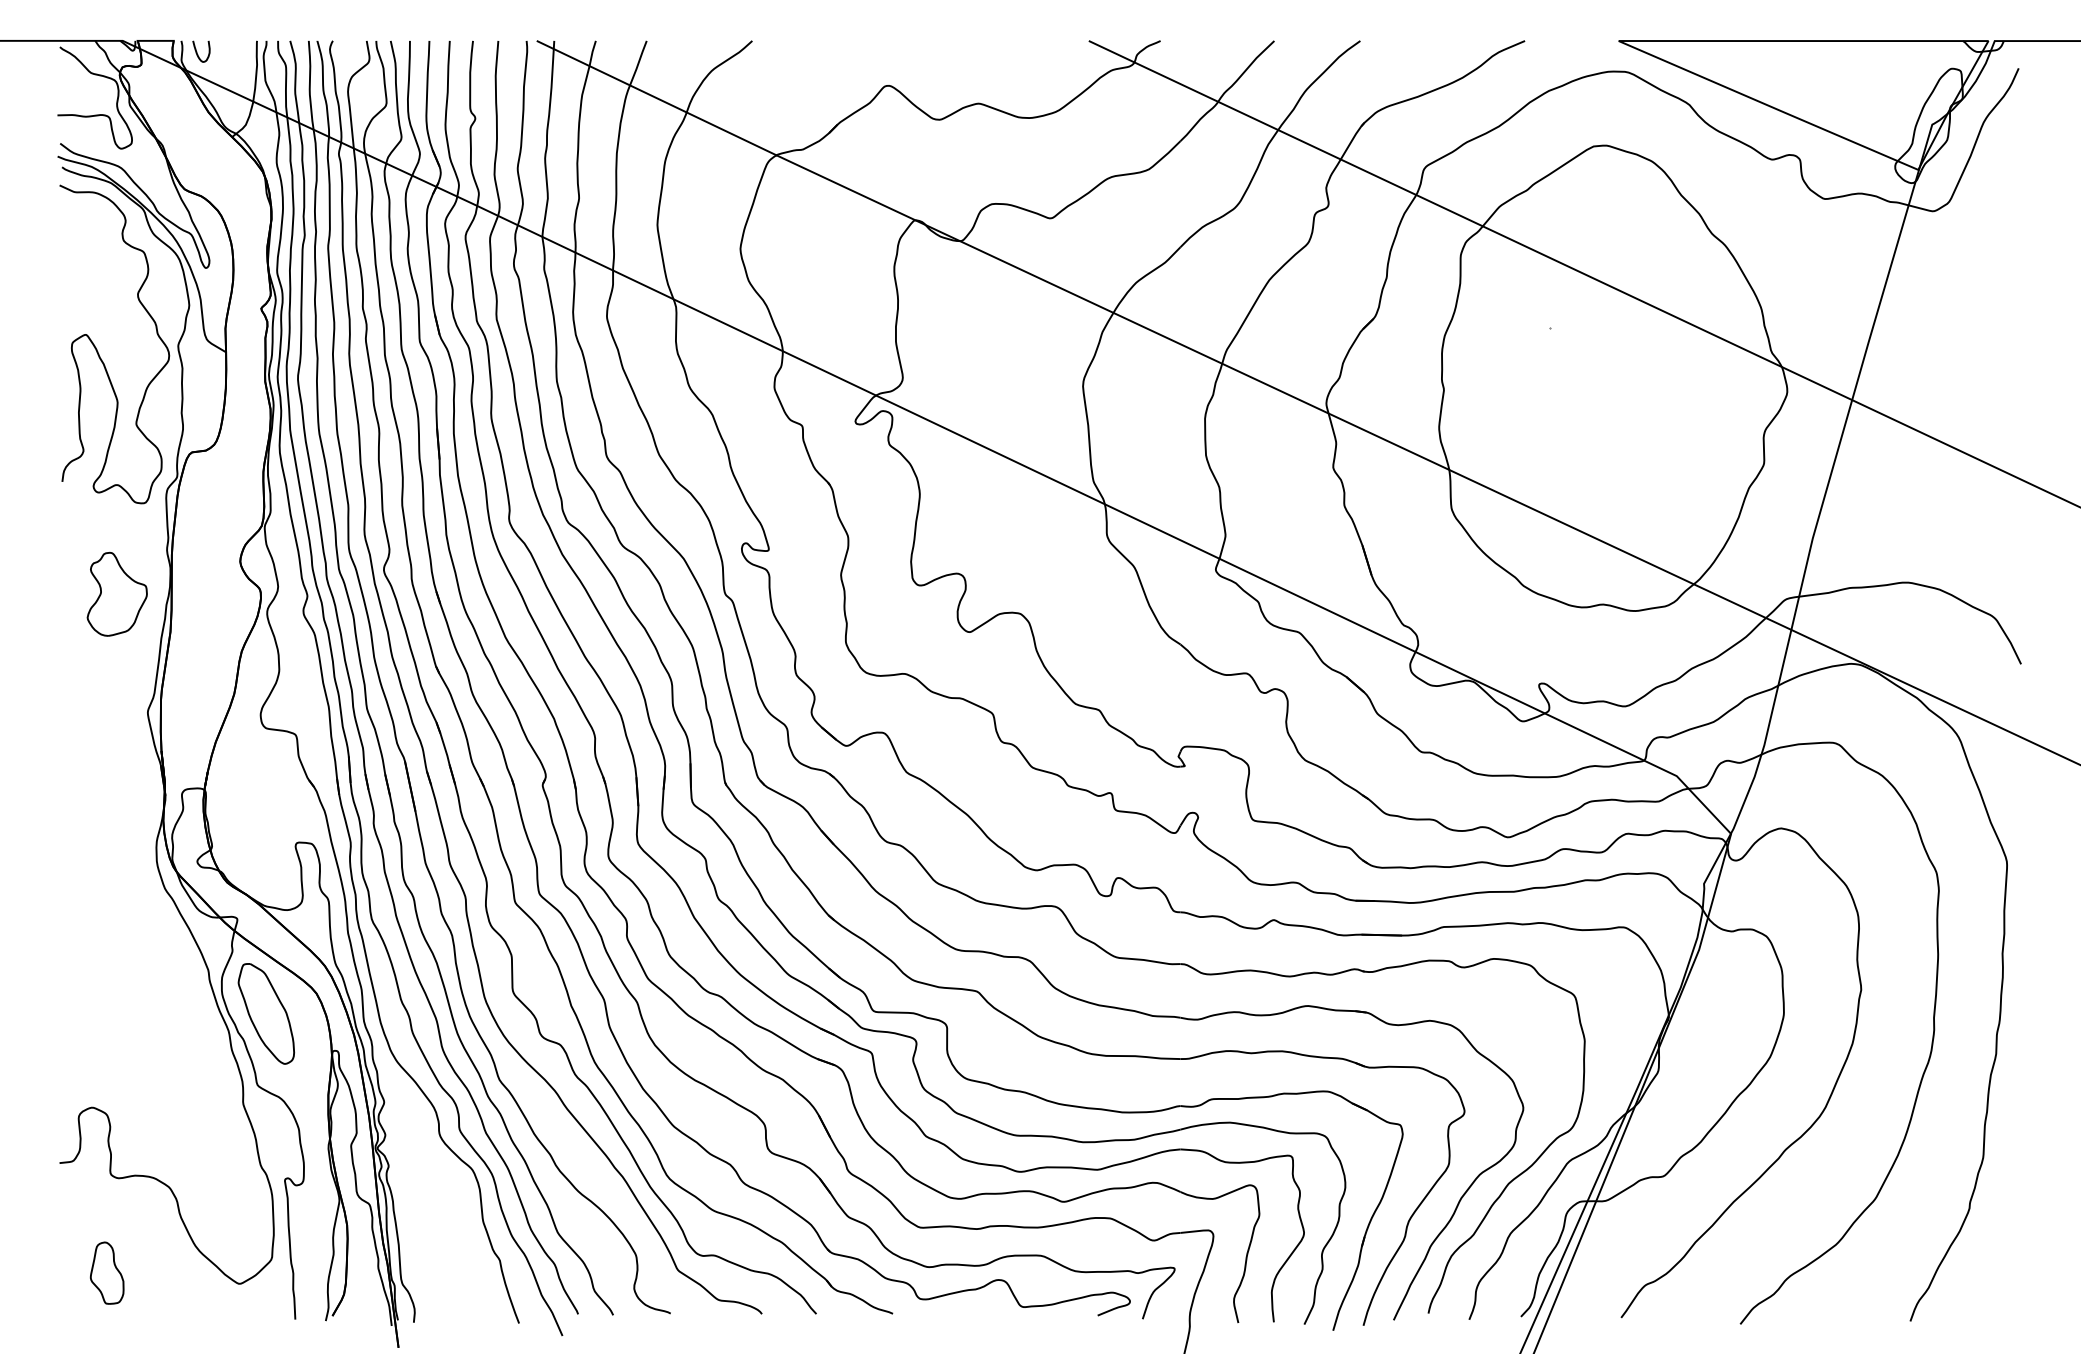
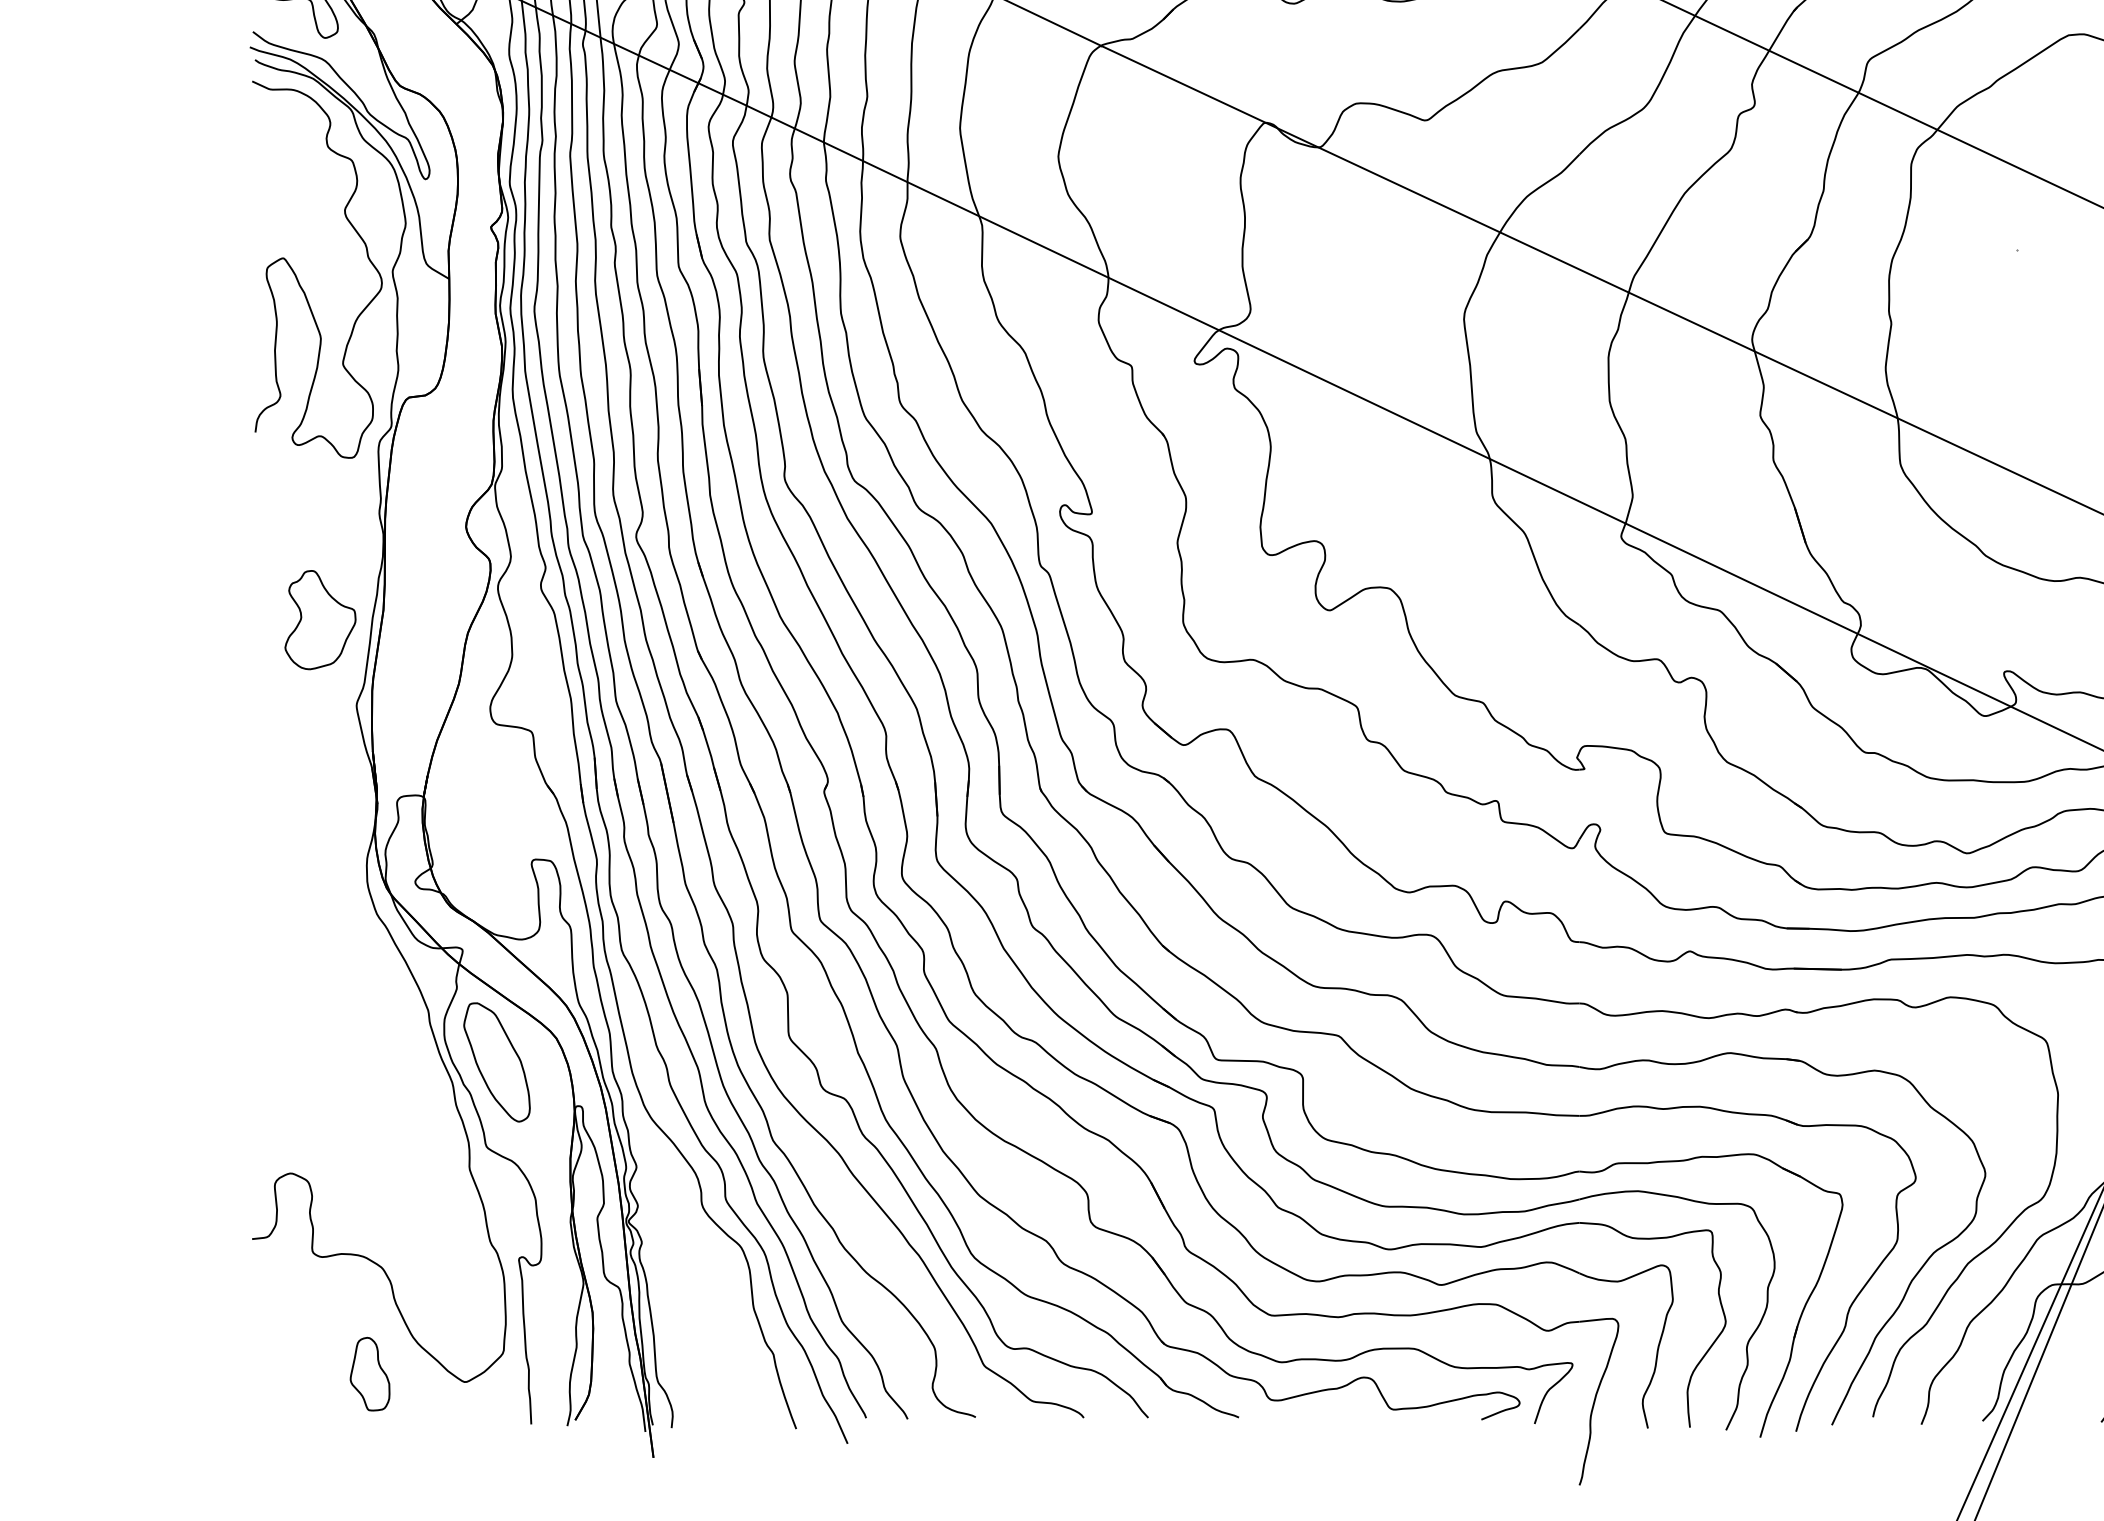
part: (116, 593) -> (319, 619), moved
part: (106, 1272) -> (369, 1373), moved

